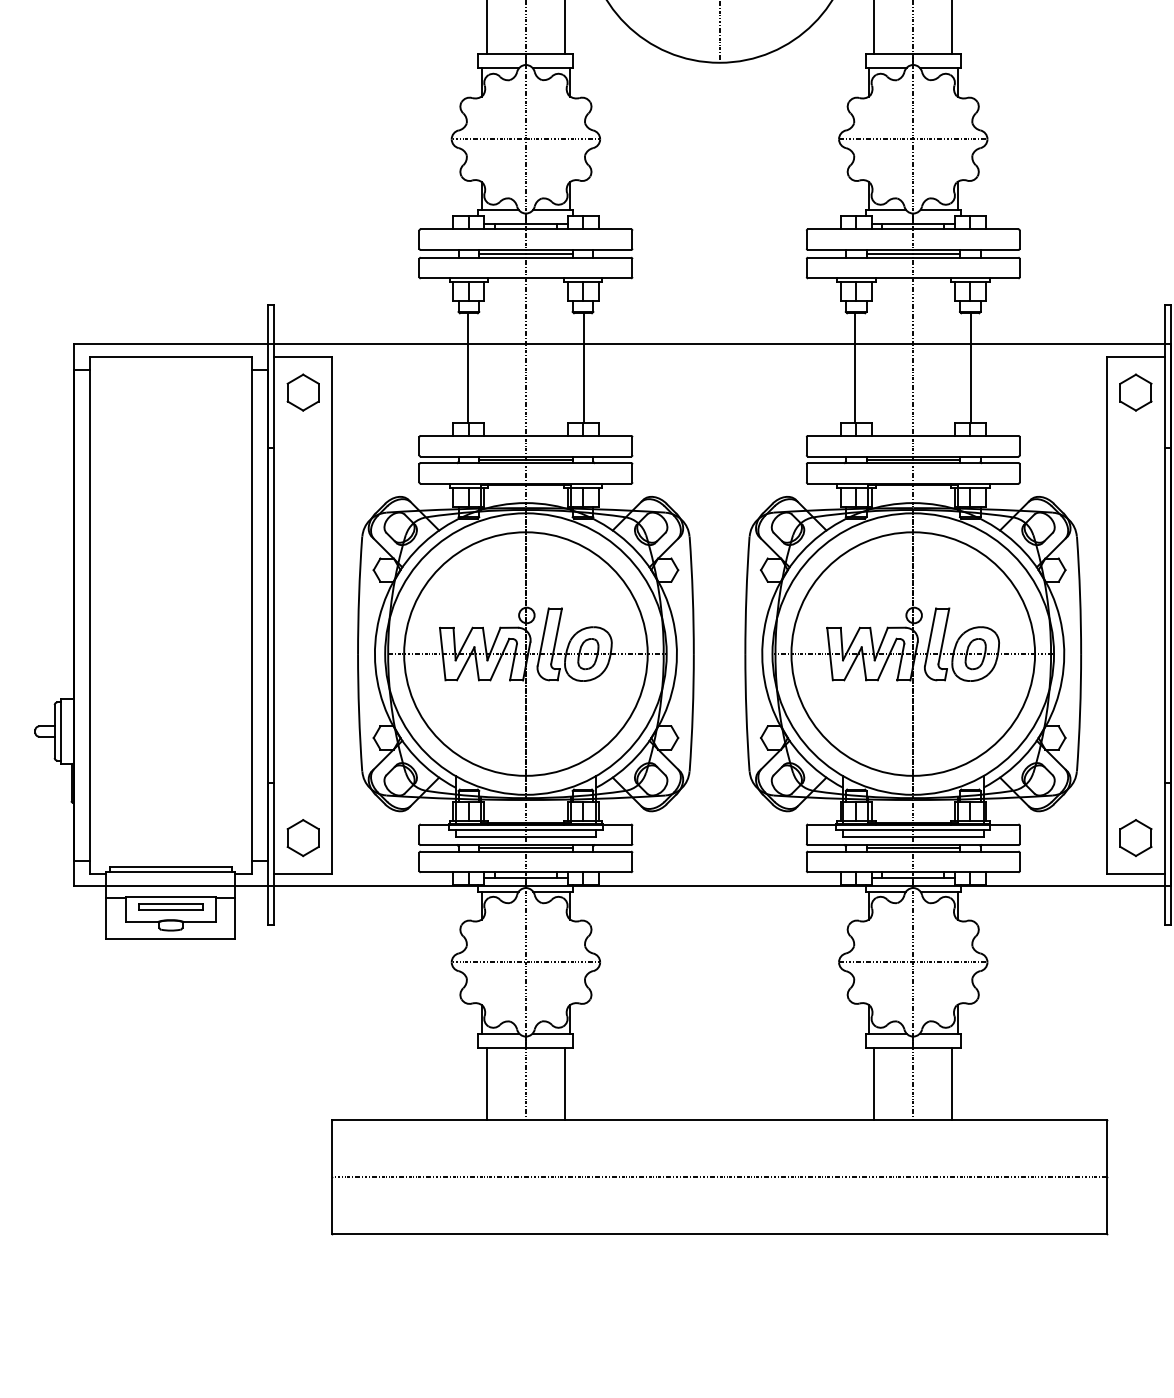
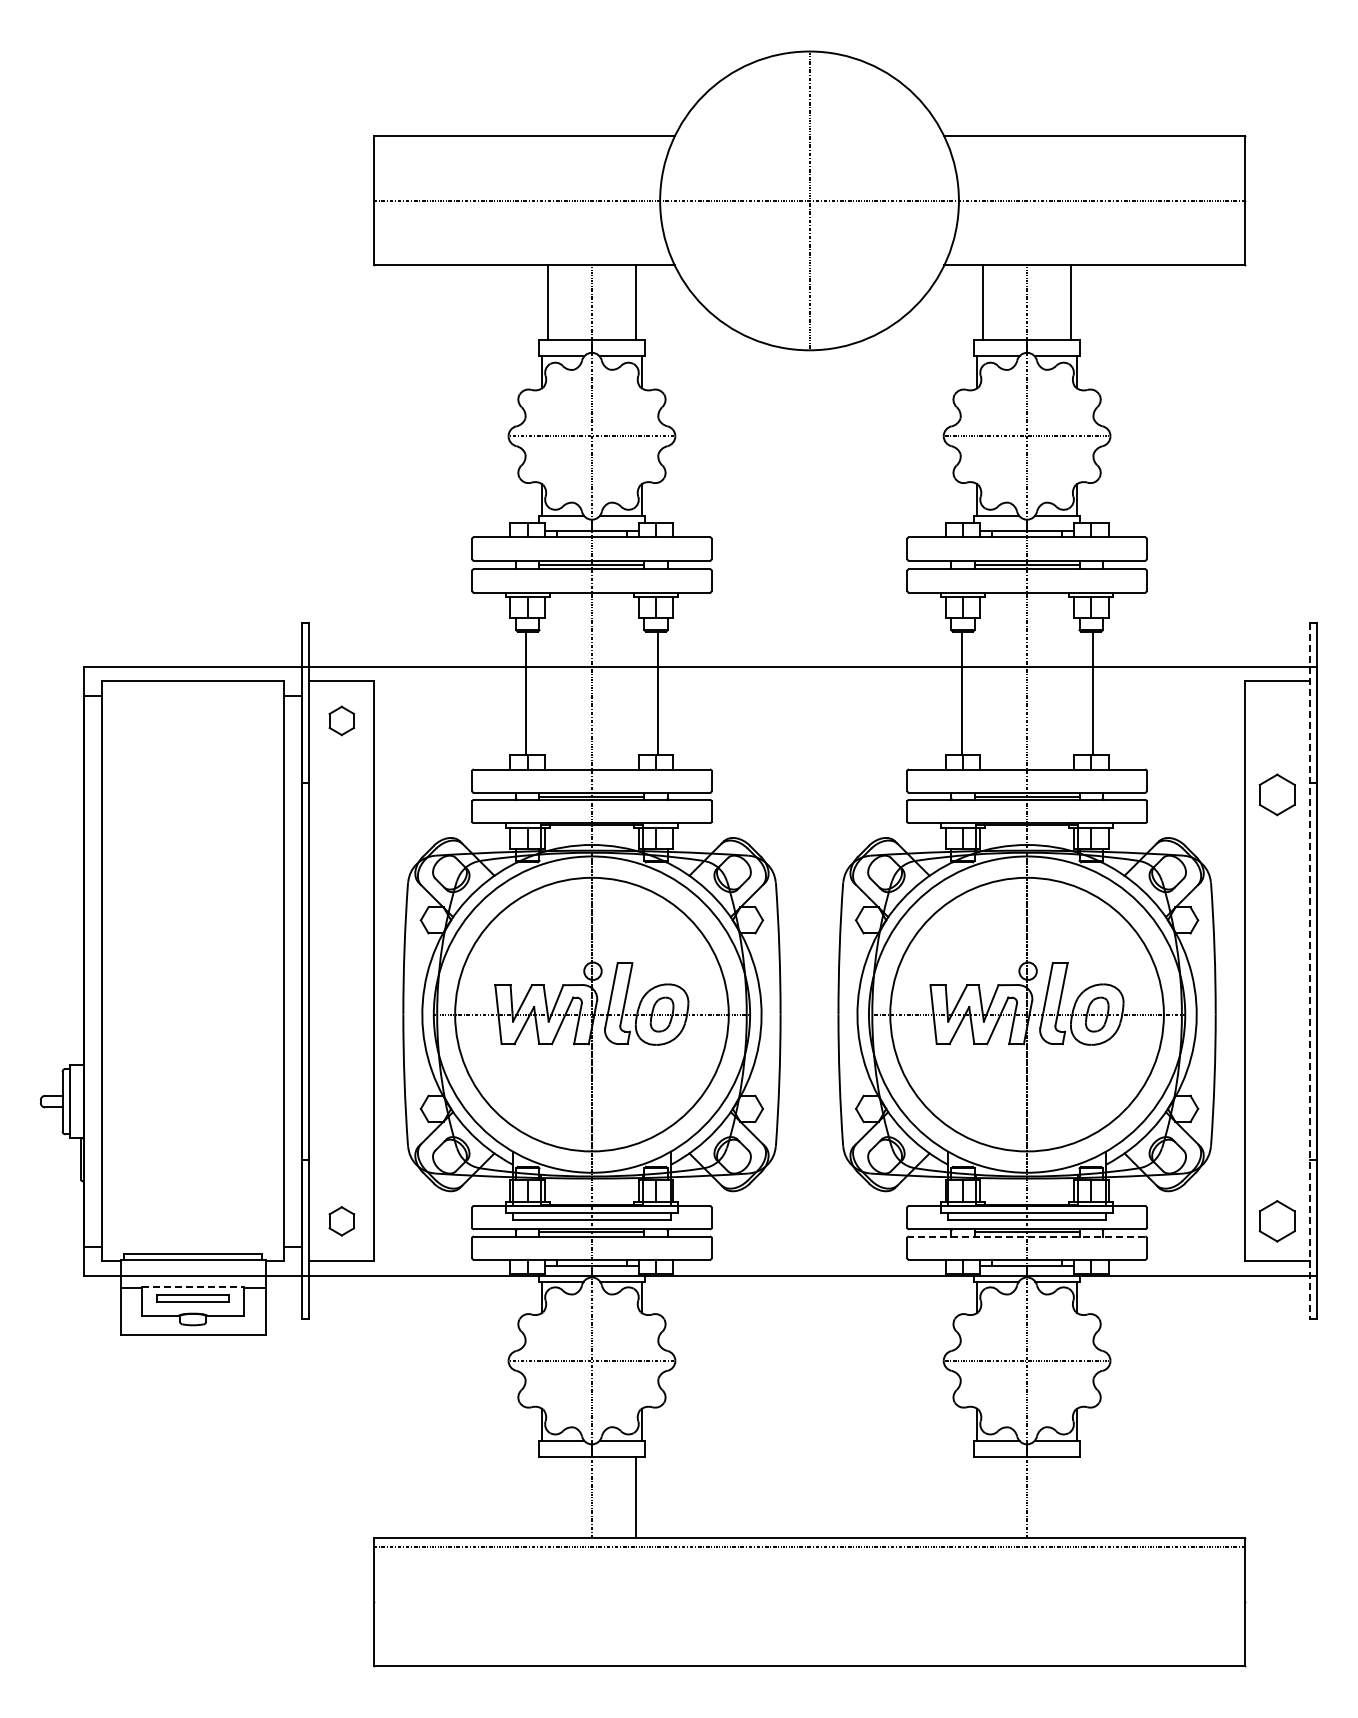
part: (303, 392) -> (341, 720), size x0.7
part: (1135, 392) -> (1276, 794), moved
line: (1164, 615) -> (1309, 971), solid -> dashed
part: (303, 838) -> (341, 1221), size x0.7
line: (912, 851) -> (1026, 1236), solid -> dashed
line: (171, 896) -> (193, 1287), solid -> dashed
line: (487, 1083) -> (548, 1497), removed
line: (874, 1083) -> (983, 1497), removed
line: (951, 1083) -> (1070, 1497), removed
line: (719, 1177) -> (809, 1547), moved

